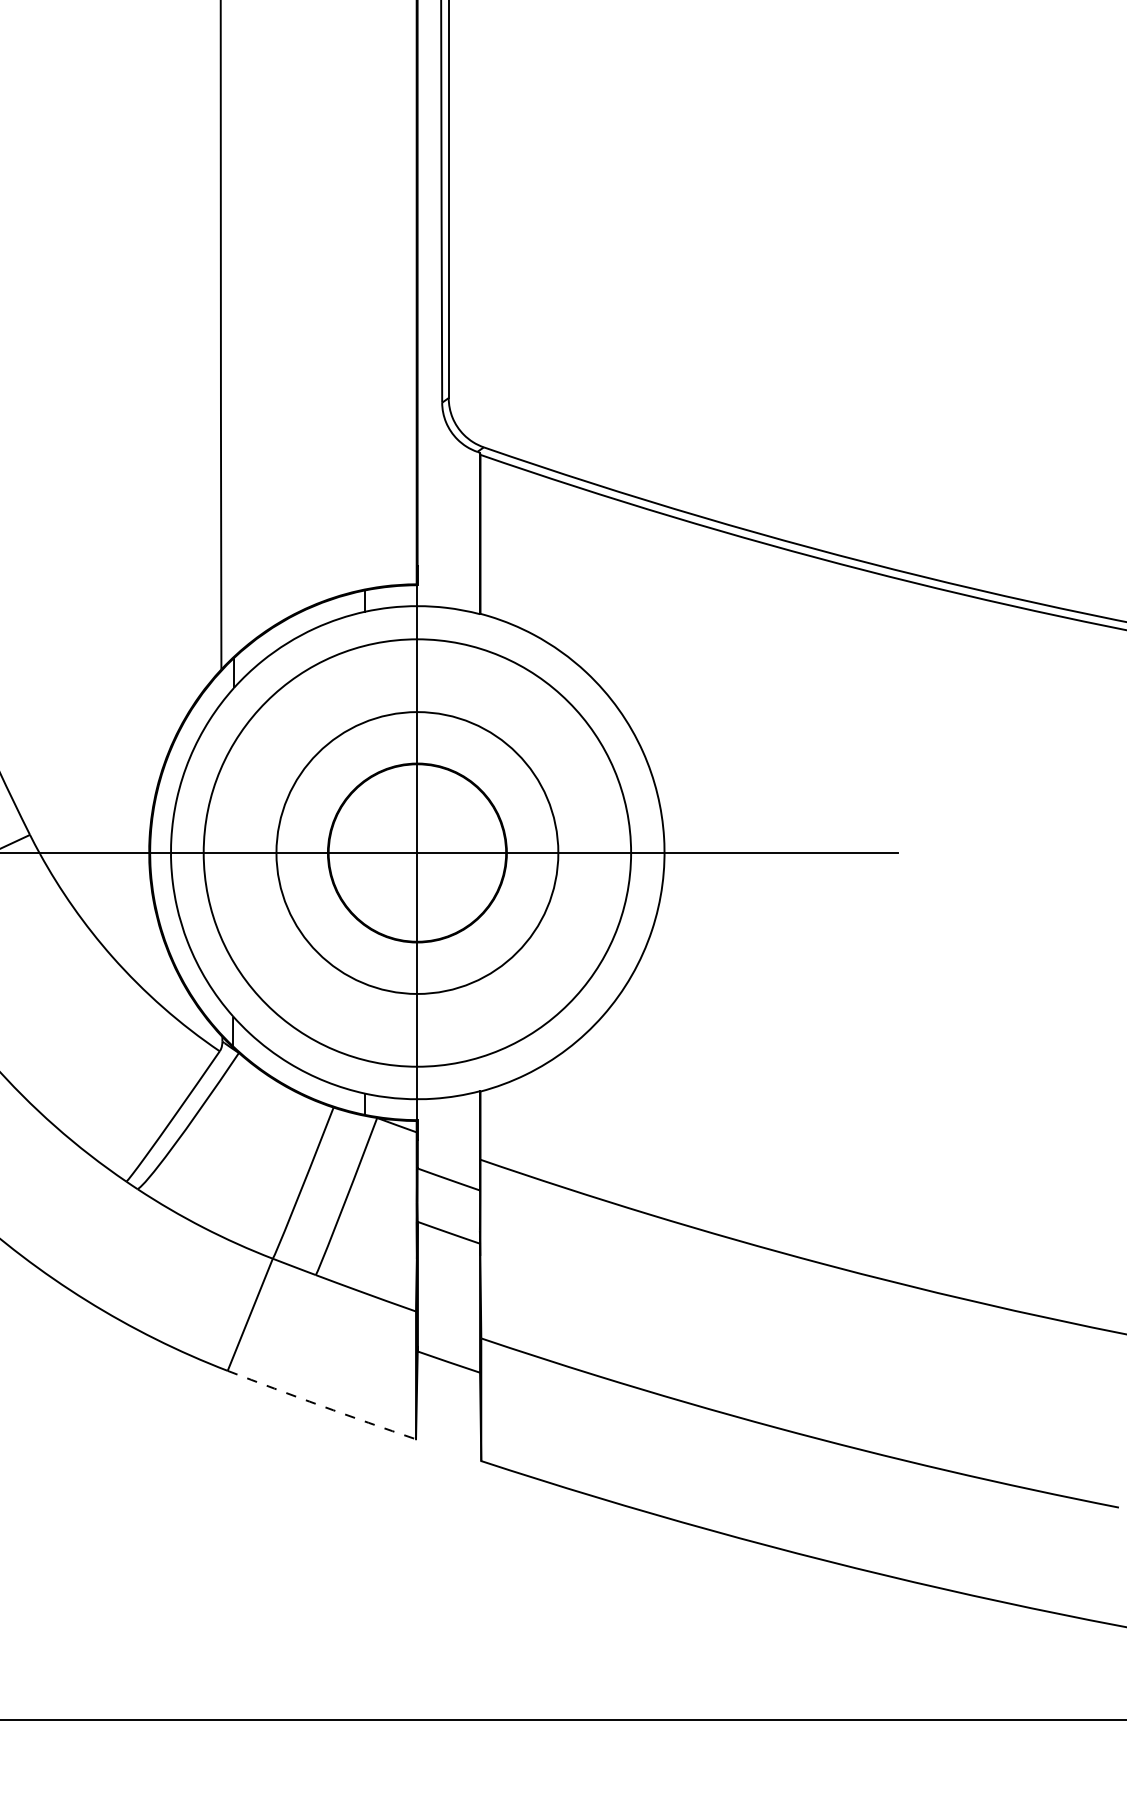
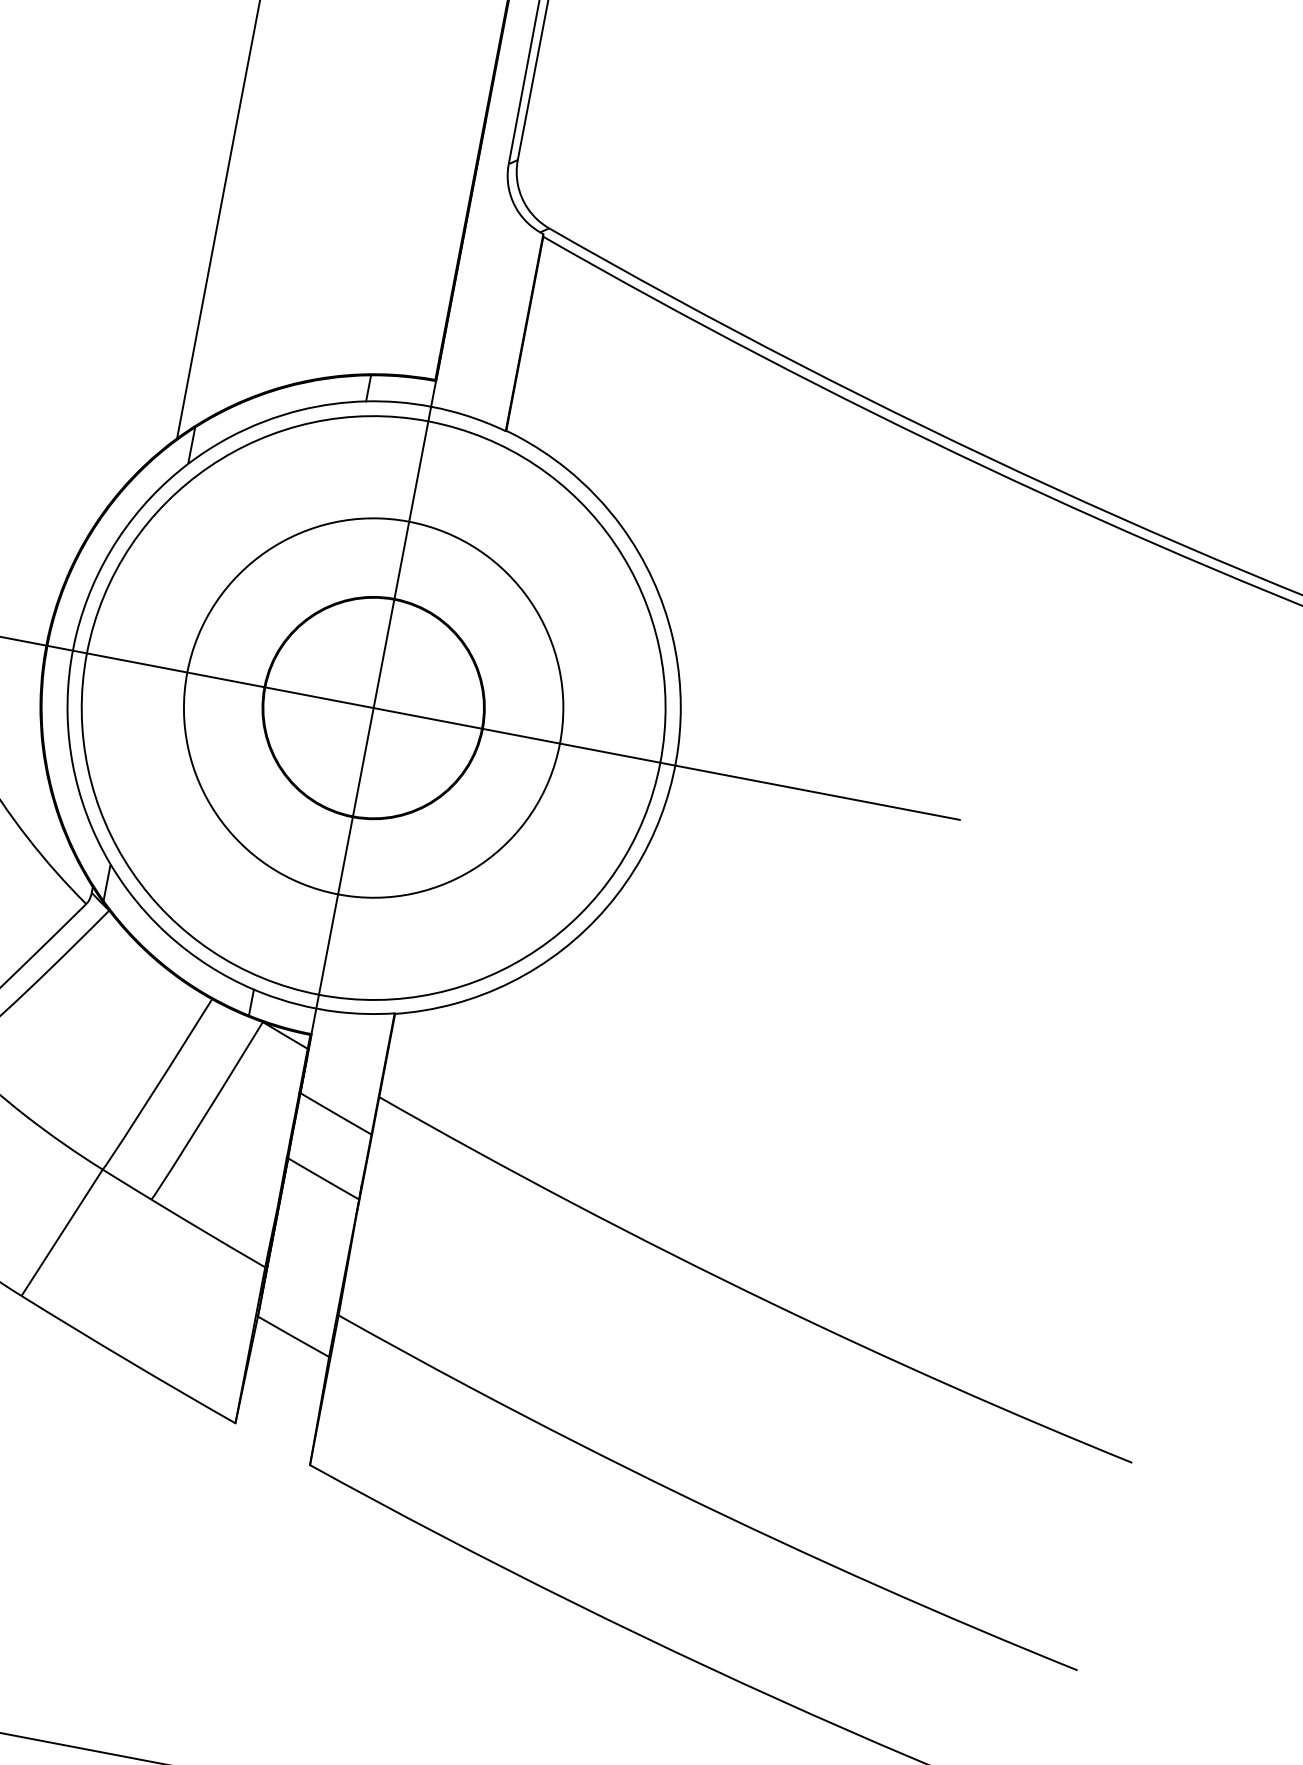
circle: (417, 852) -> (373, 707), size x0.71
circle: (417, 852) -> (373, 707), size x1.67
arc: (321, 1405) -> (127, 1360), dashed -> solid

